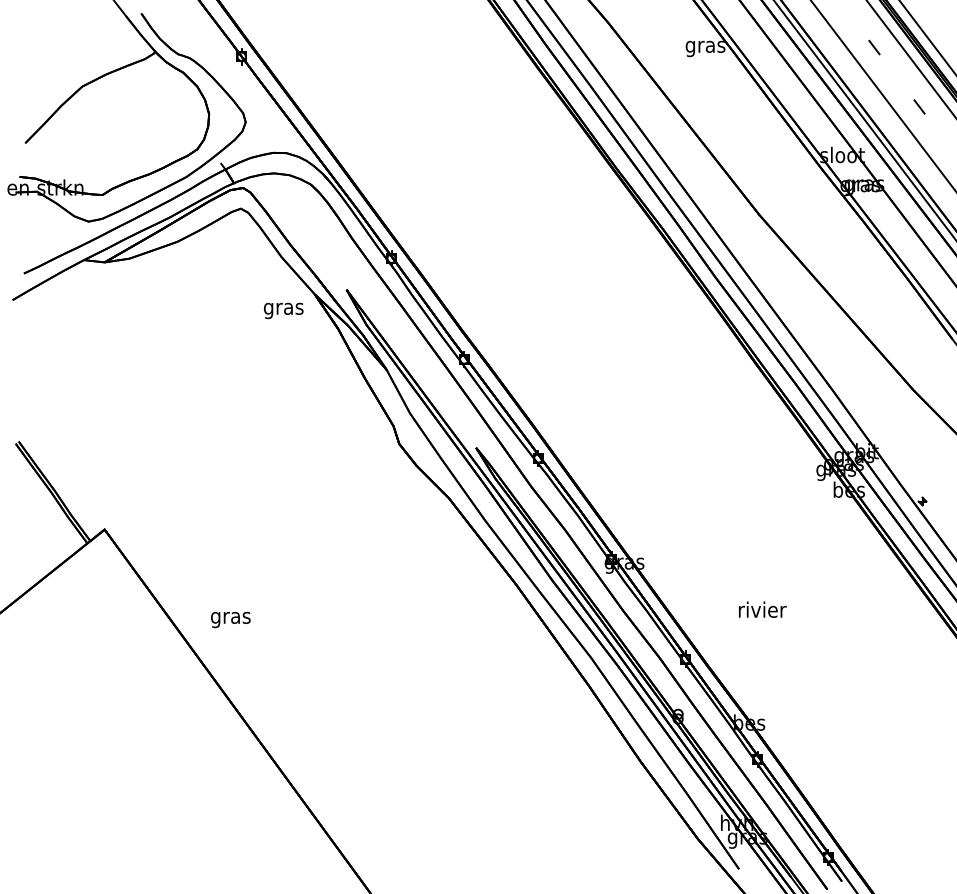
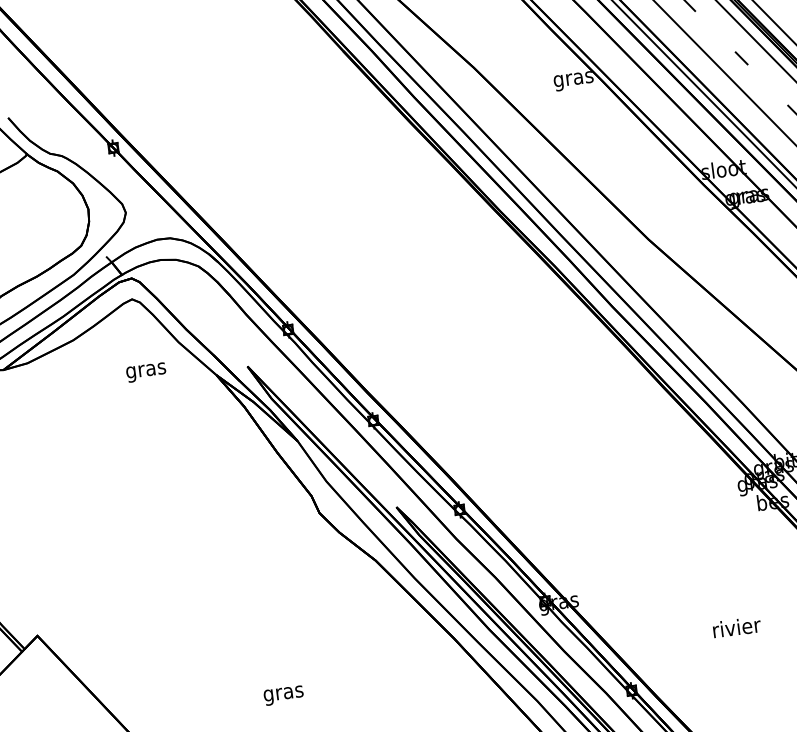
text: (283, 310) -> (146, 372), moved
text: (762, 609) -> (736, 627), moved
text: (230, 619) -> (283, 695), moved

